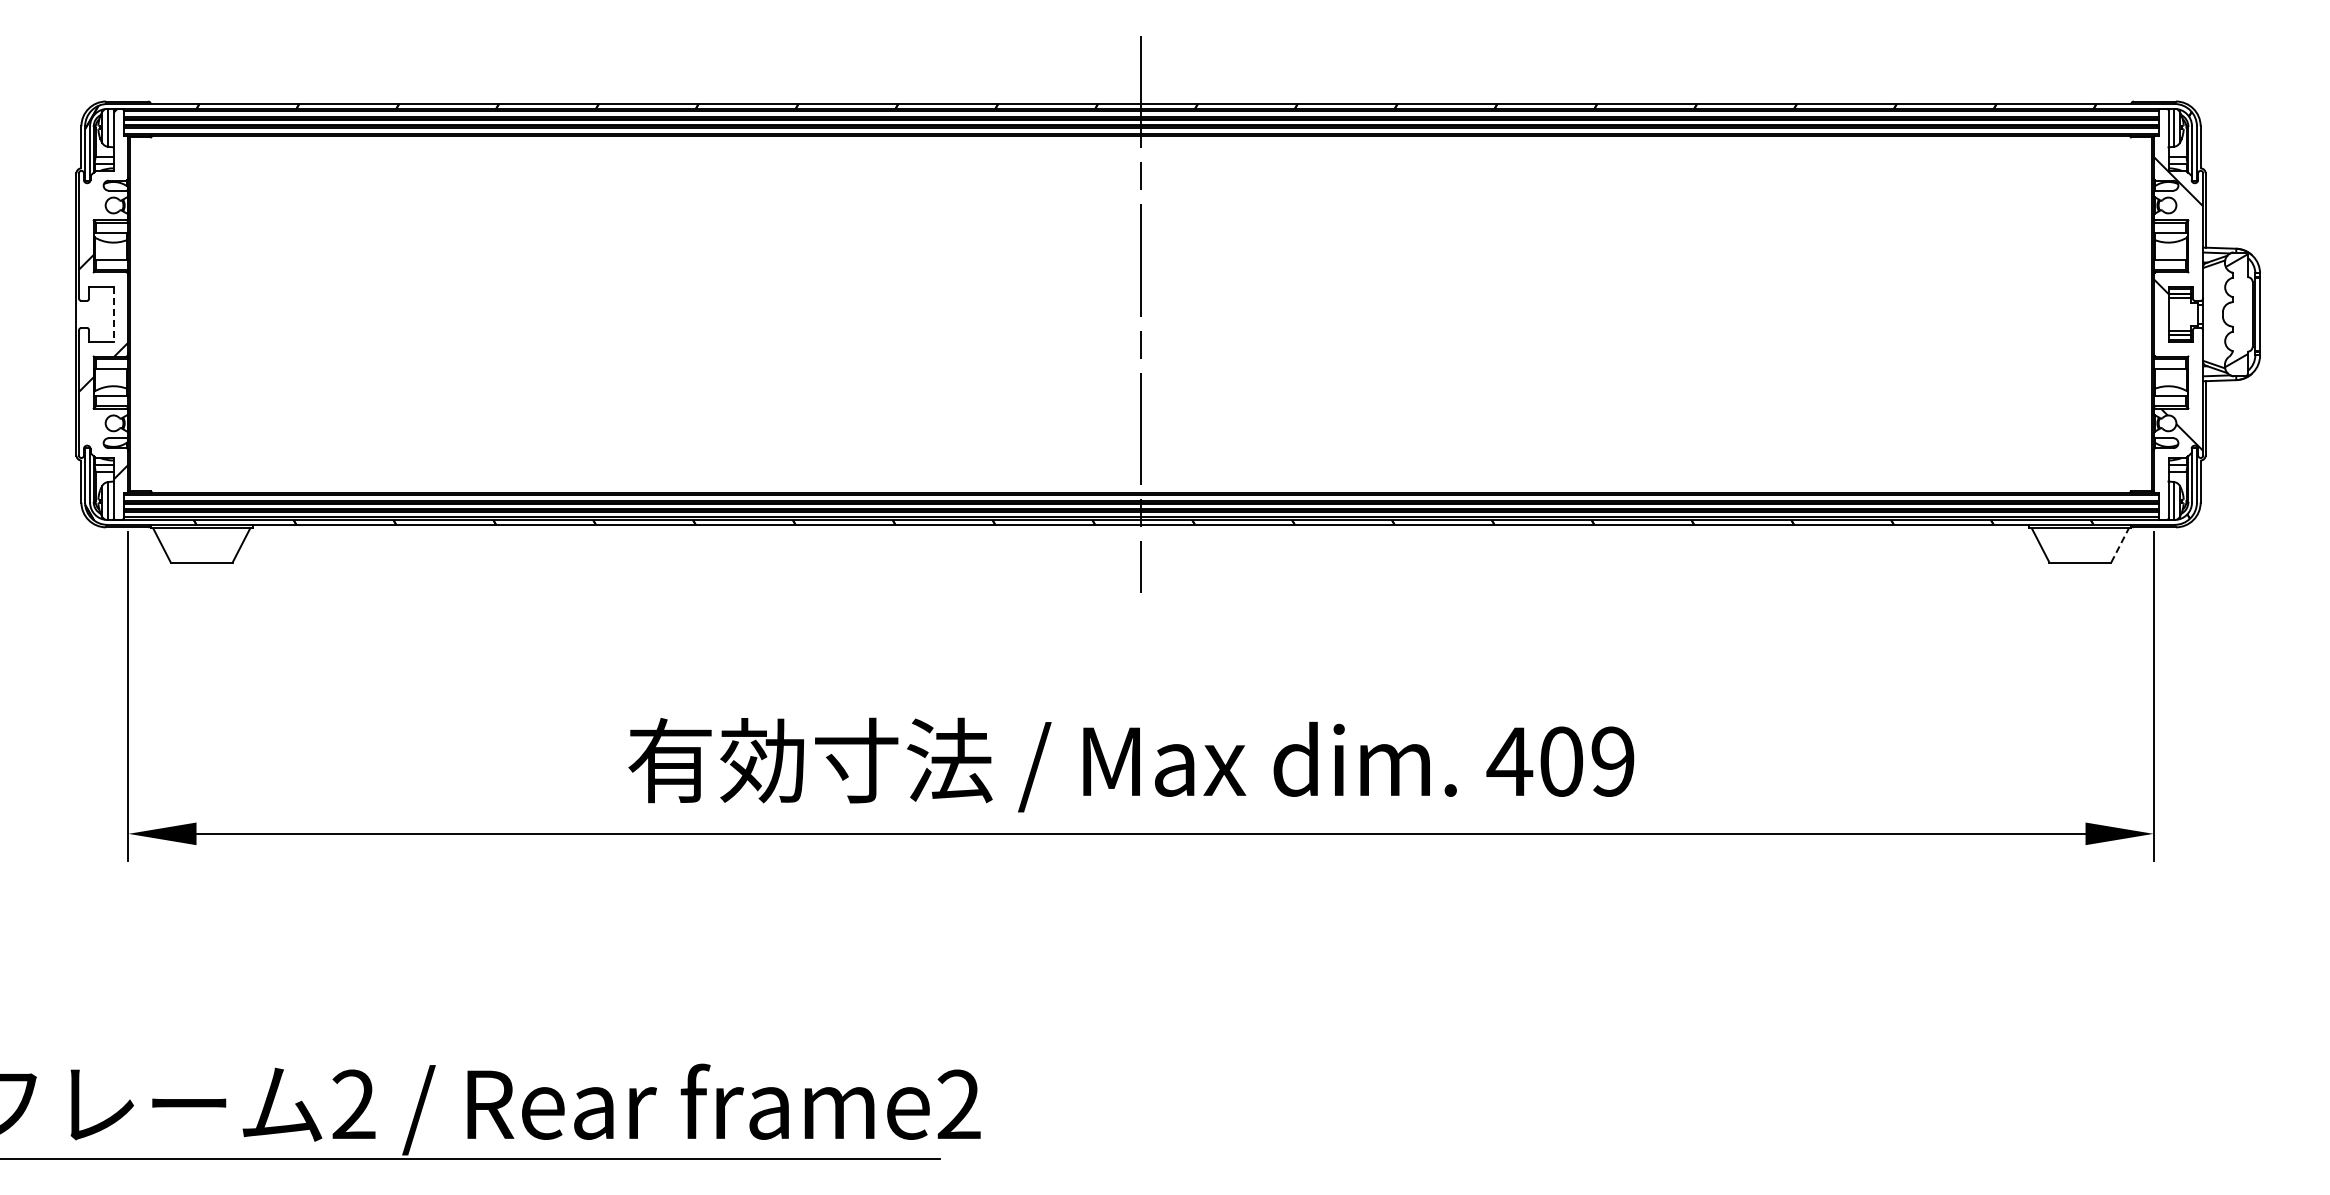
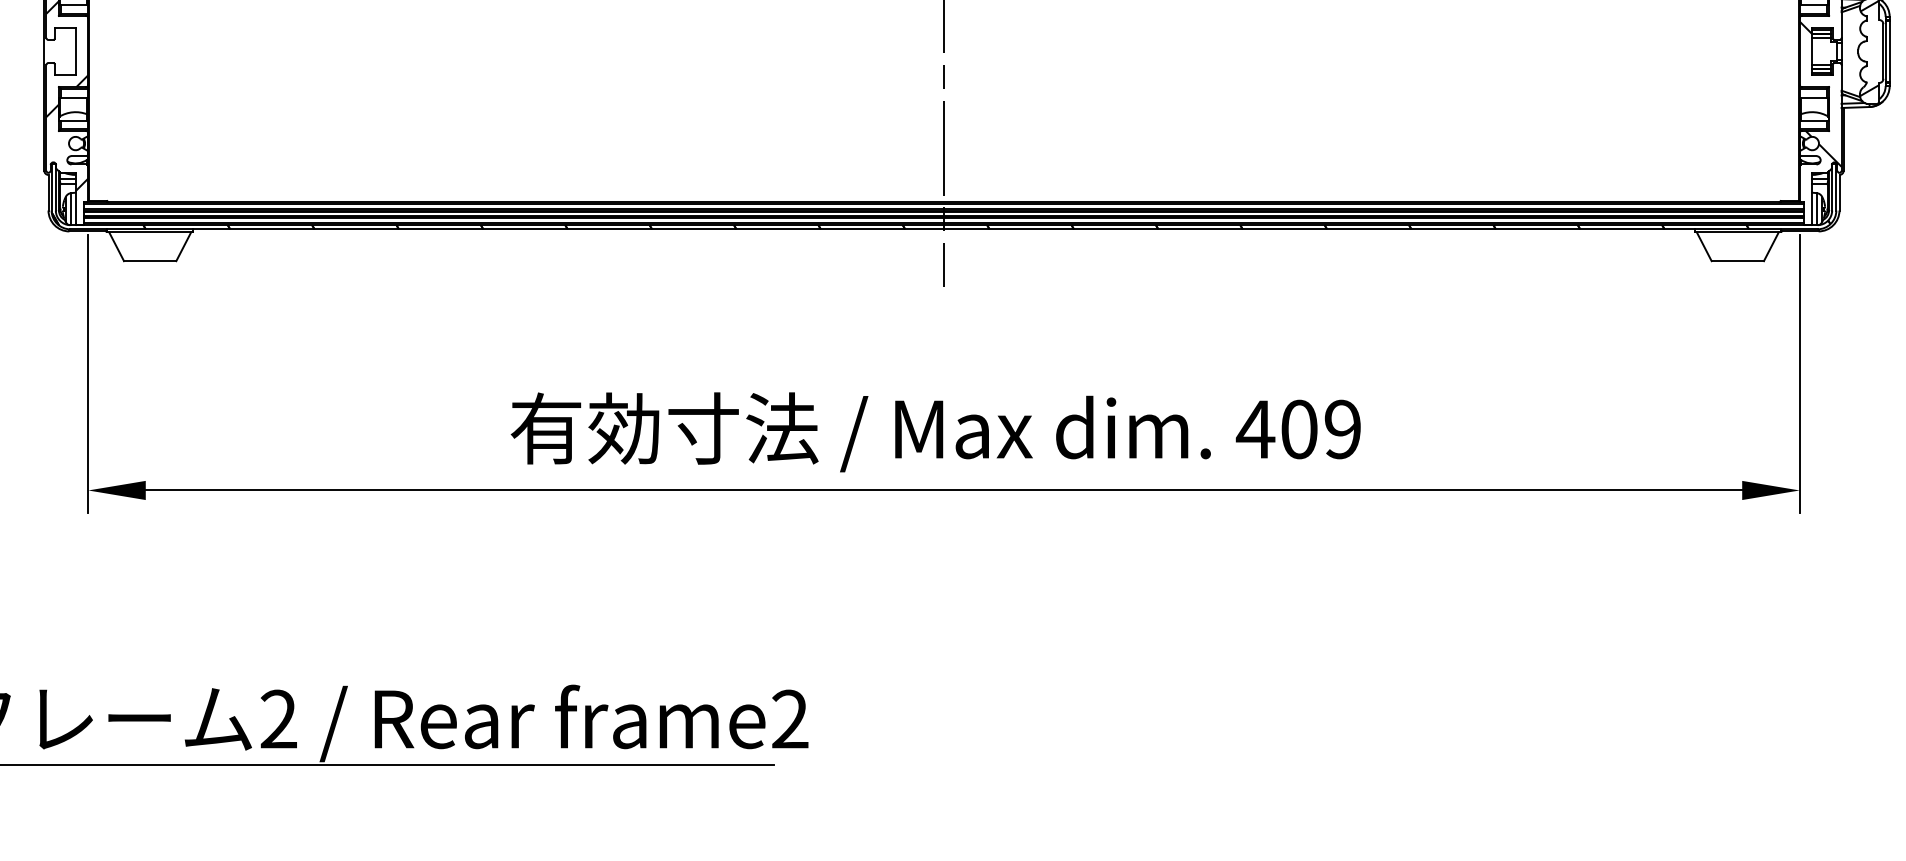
line: (113, 314) -> (75, 51), dashed -> solid
line: (2120, 544) -> (1771, 245), dashed -> solid

